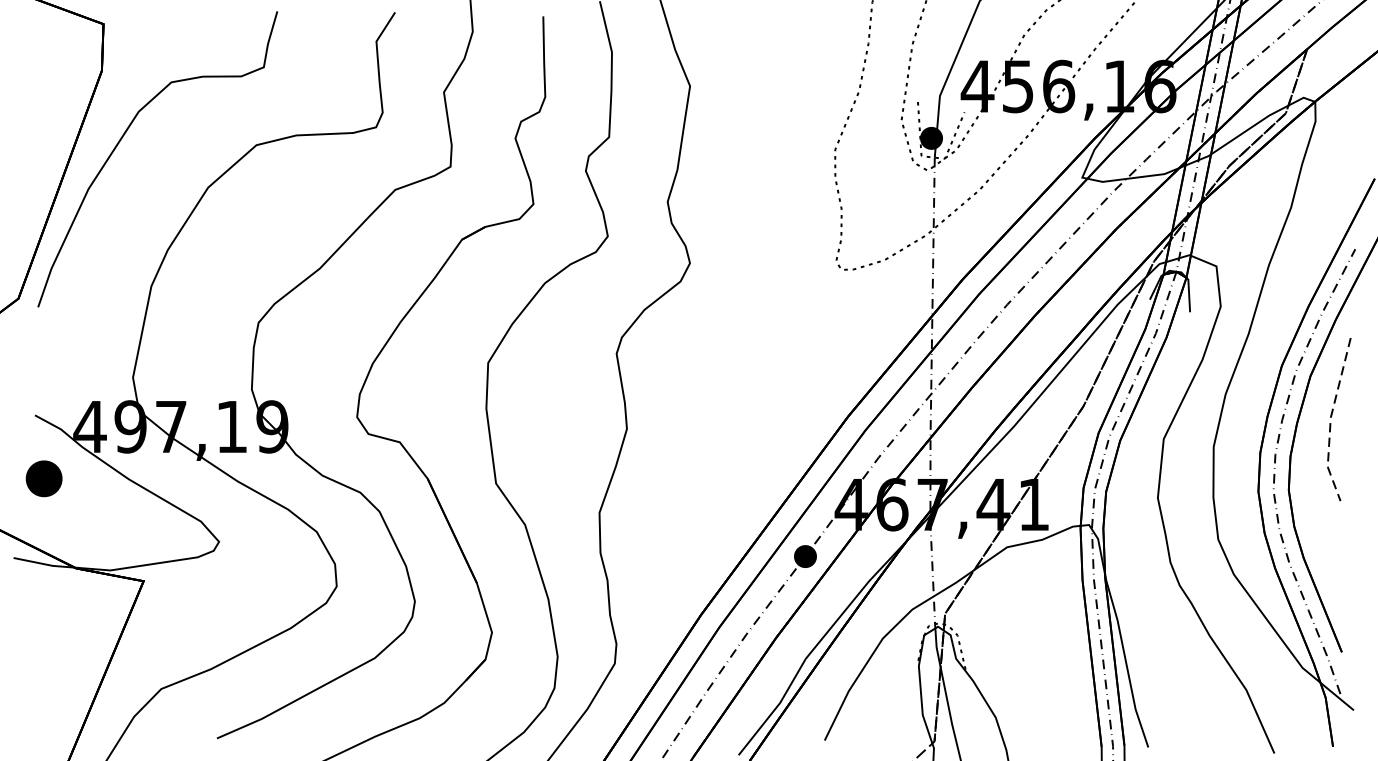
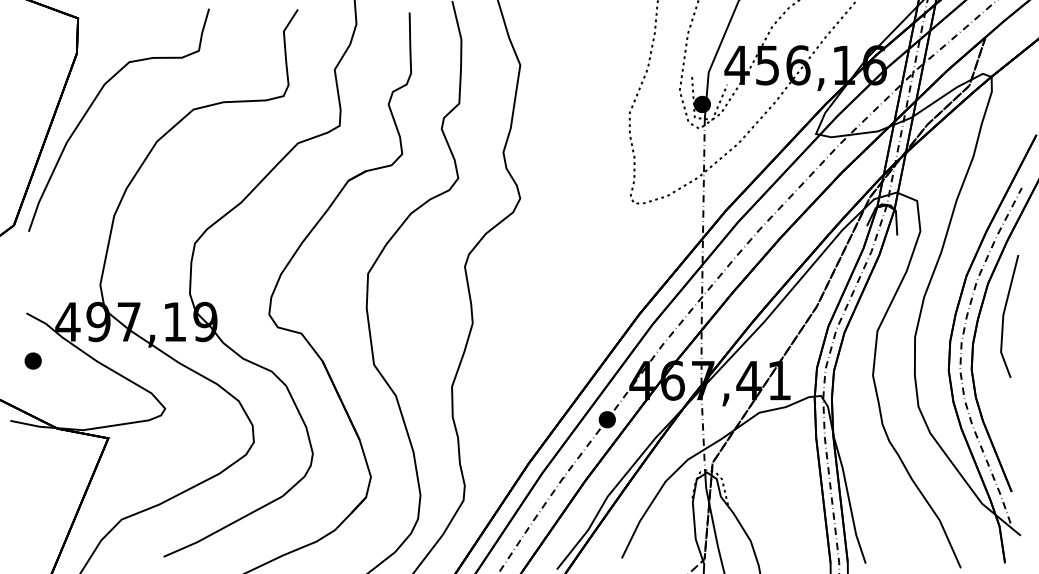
line: (1330, 420) -> (1003, 317), dashed -> solid
part: (43, 477) -> (32, 360), size x0.62

